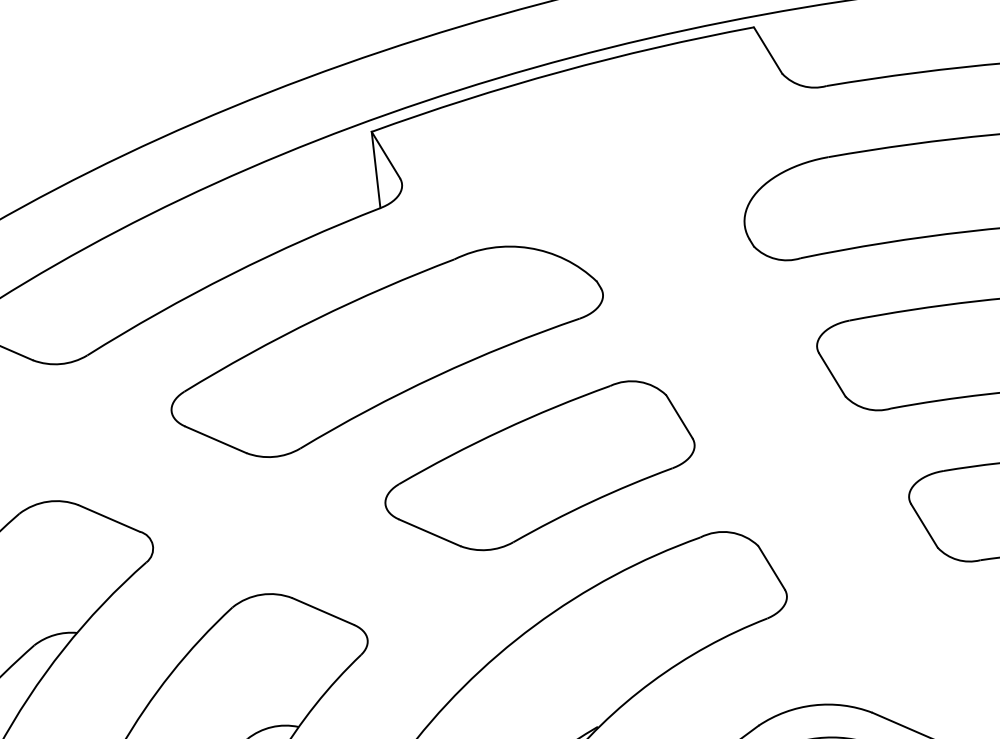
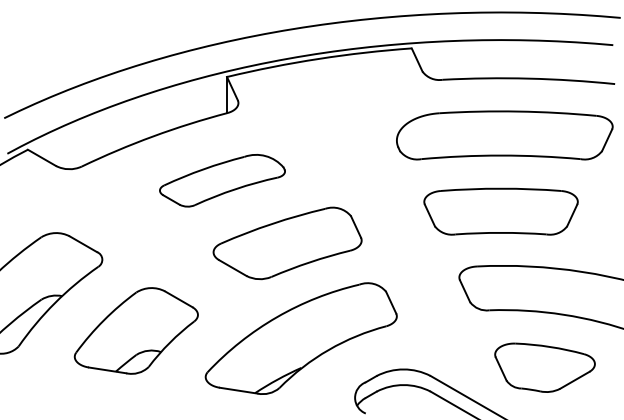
part: (387, 350) -> (222, 180), size x0.6

